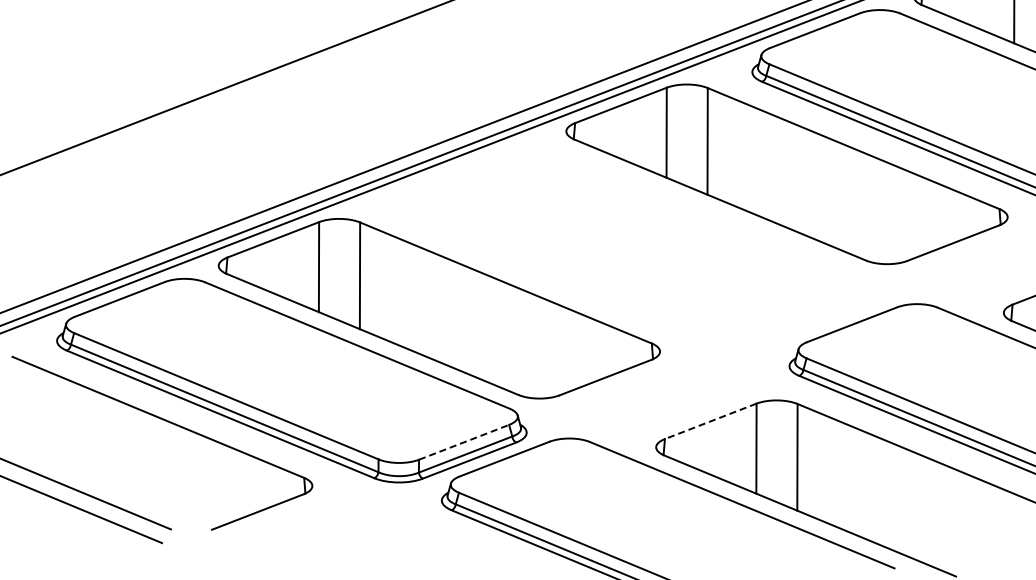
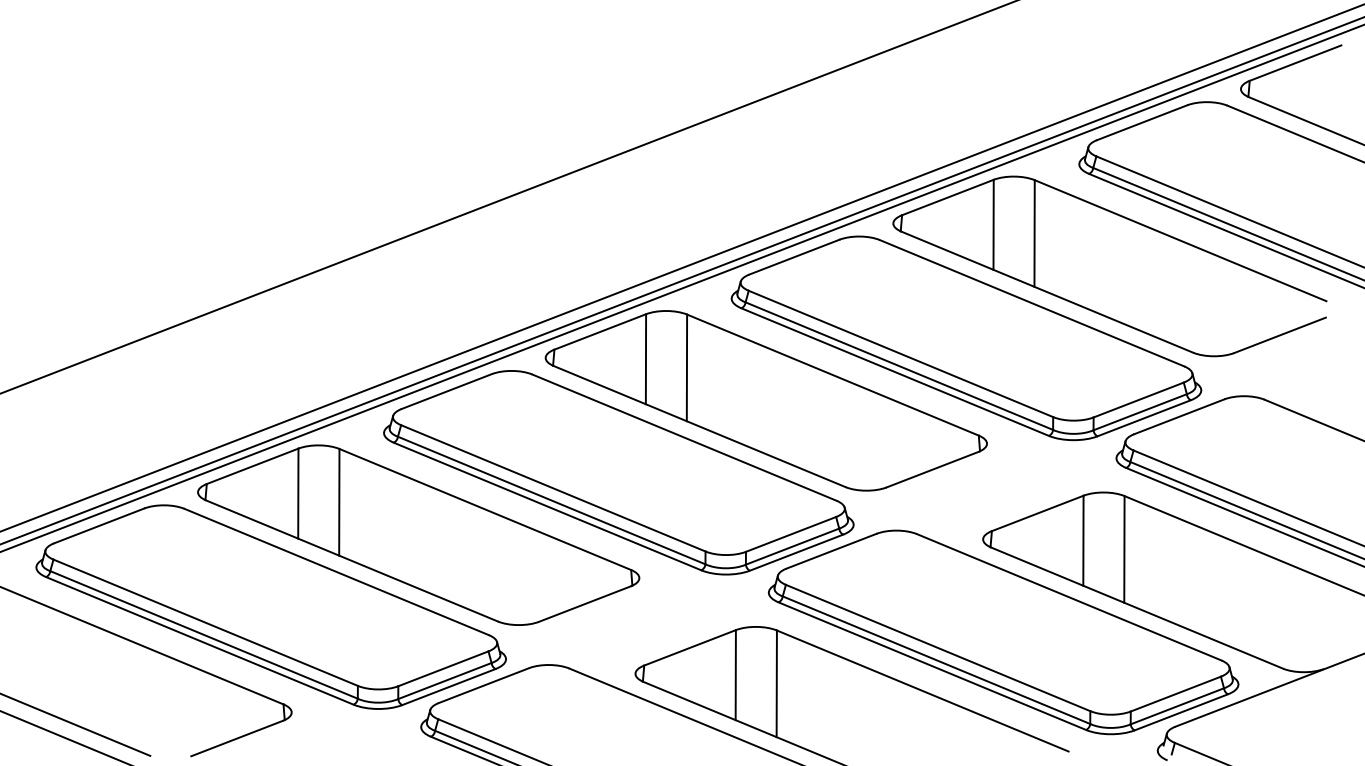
part: (639, 246) -> (618, 472), added
line: (710, 422) -> (689, 648), dashed -> solid
line: (464, 442) -> (443, 668), dashed -> solid

